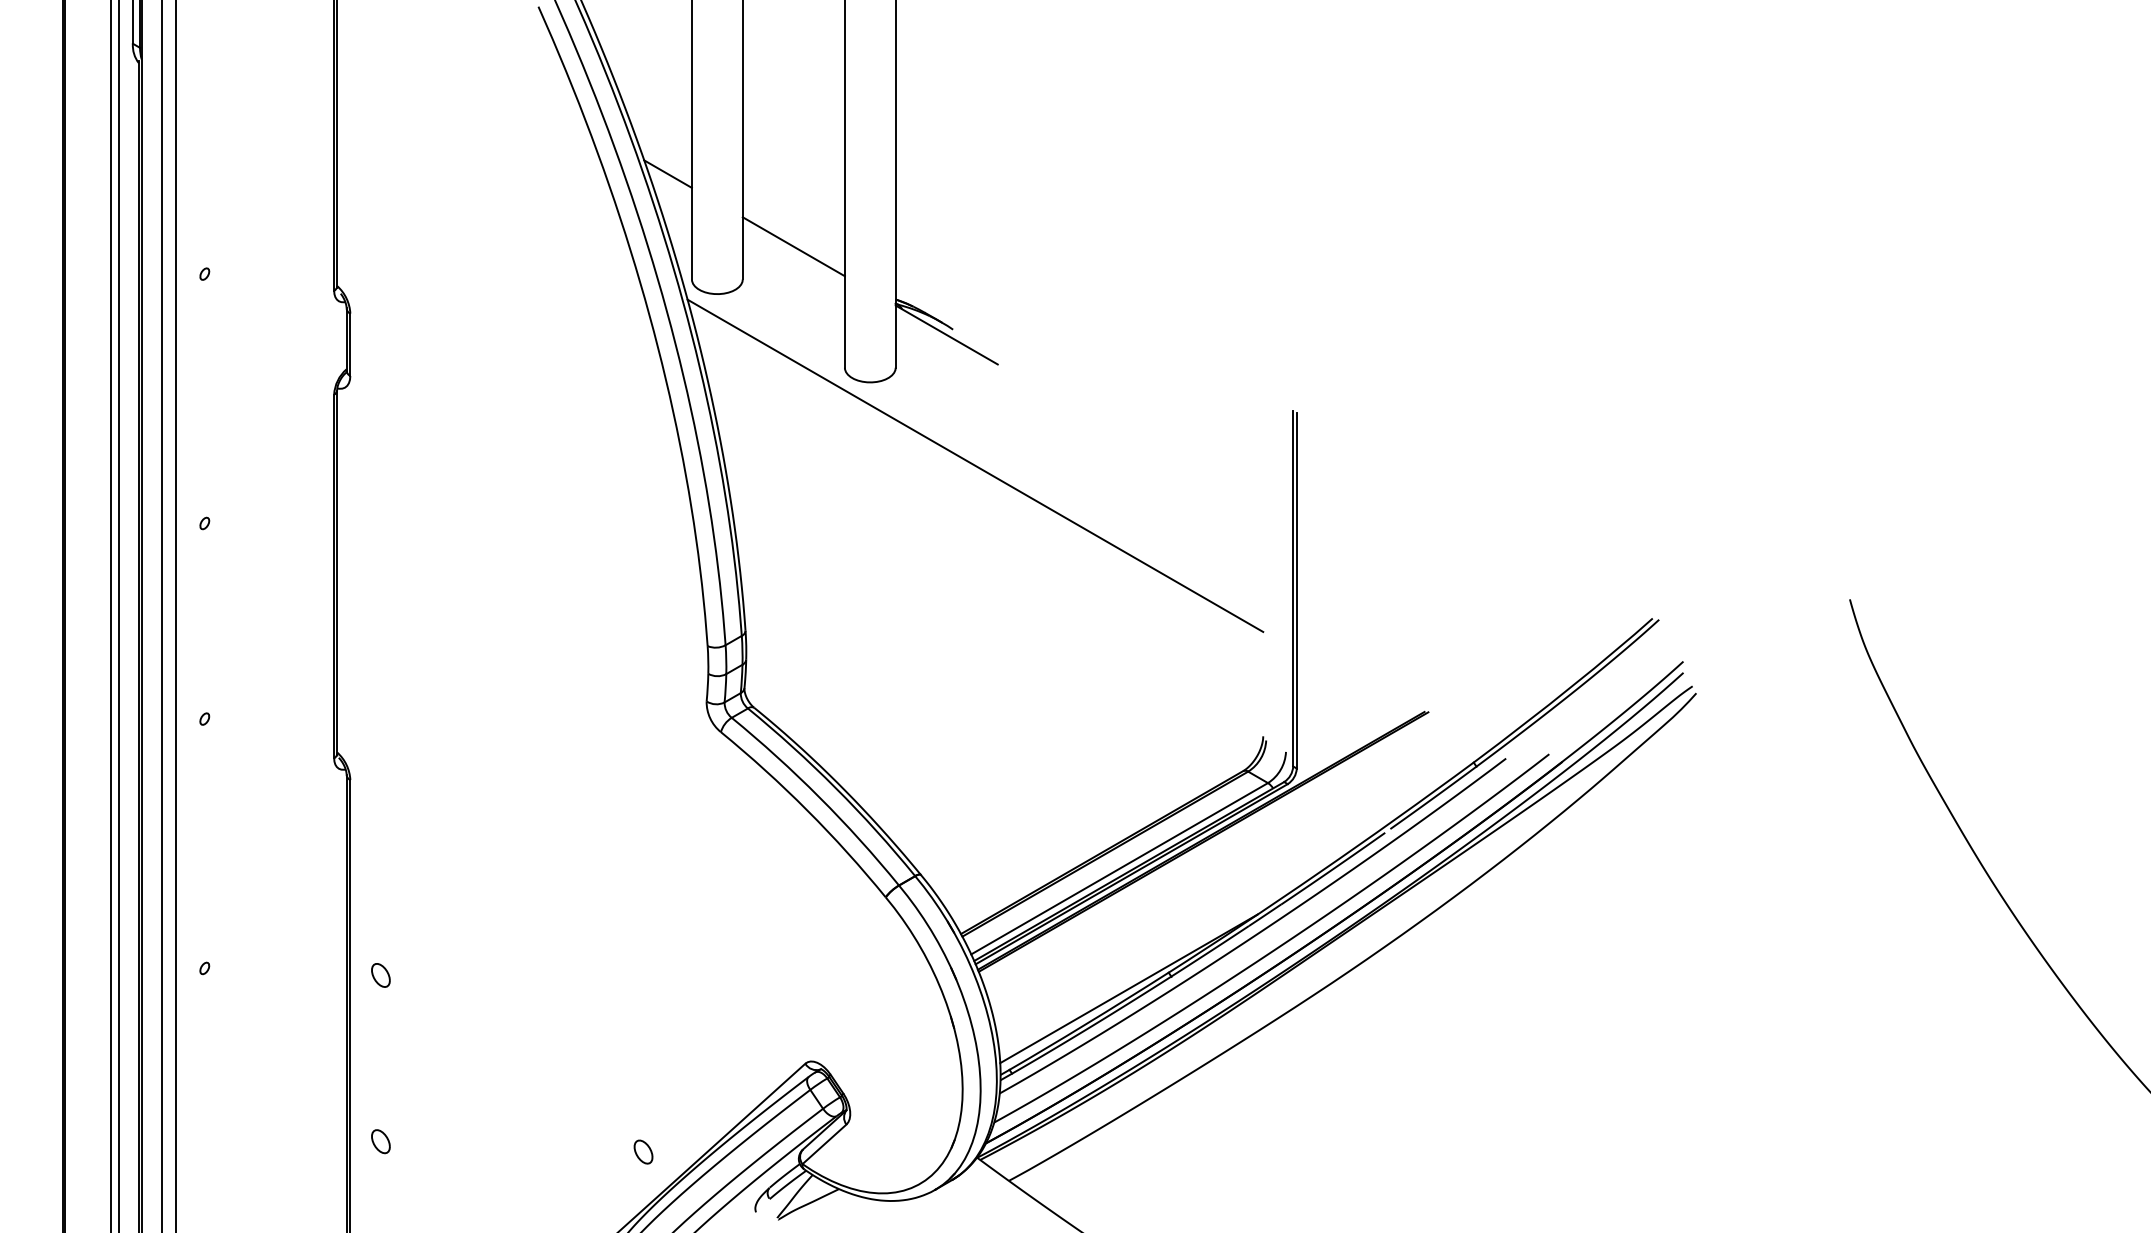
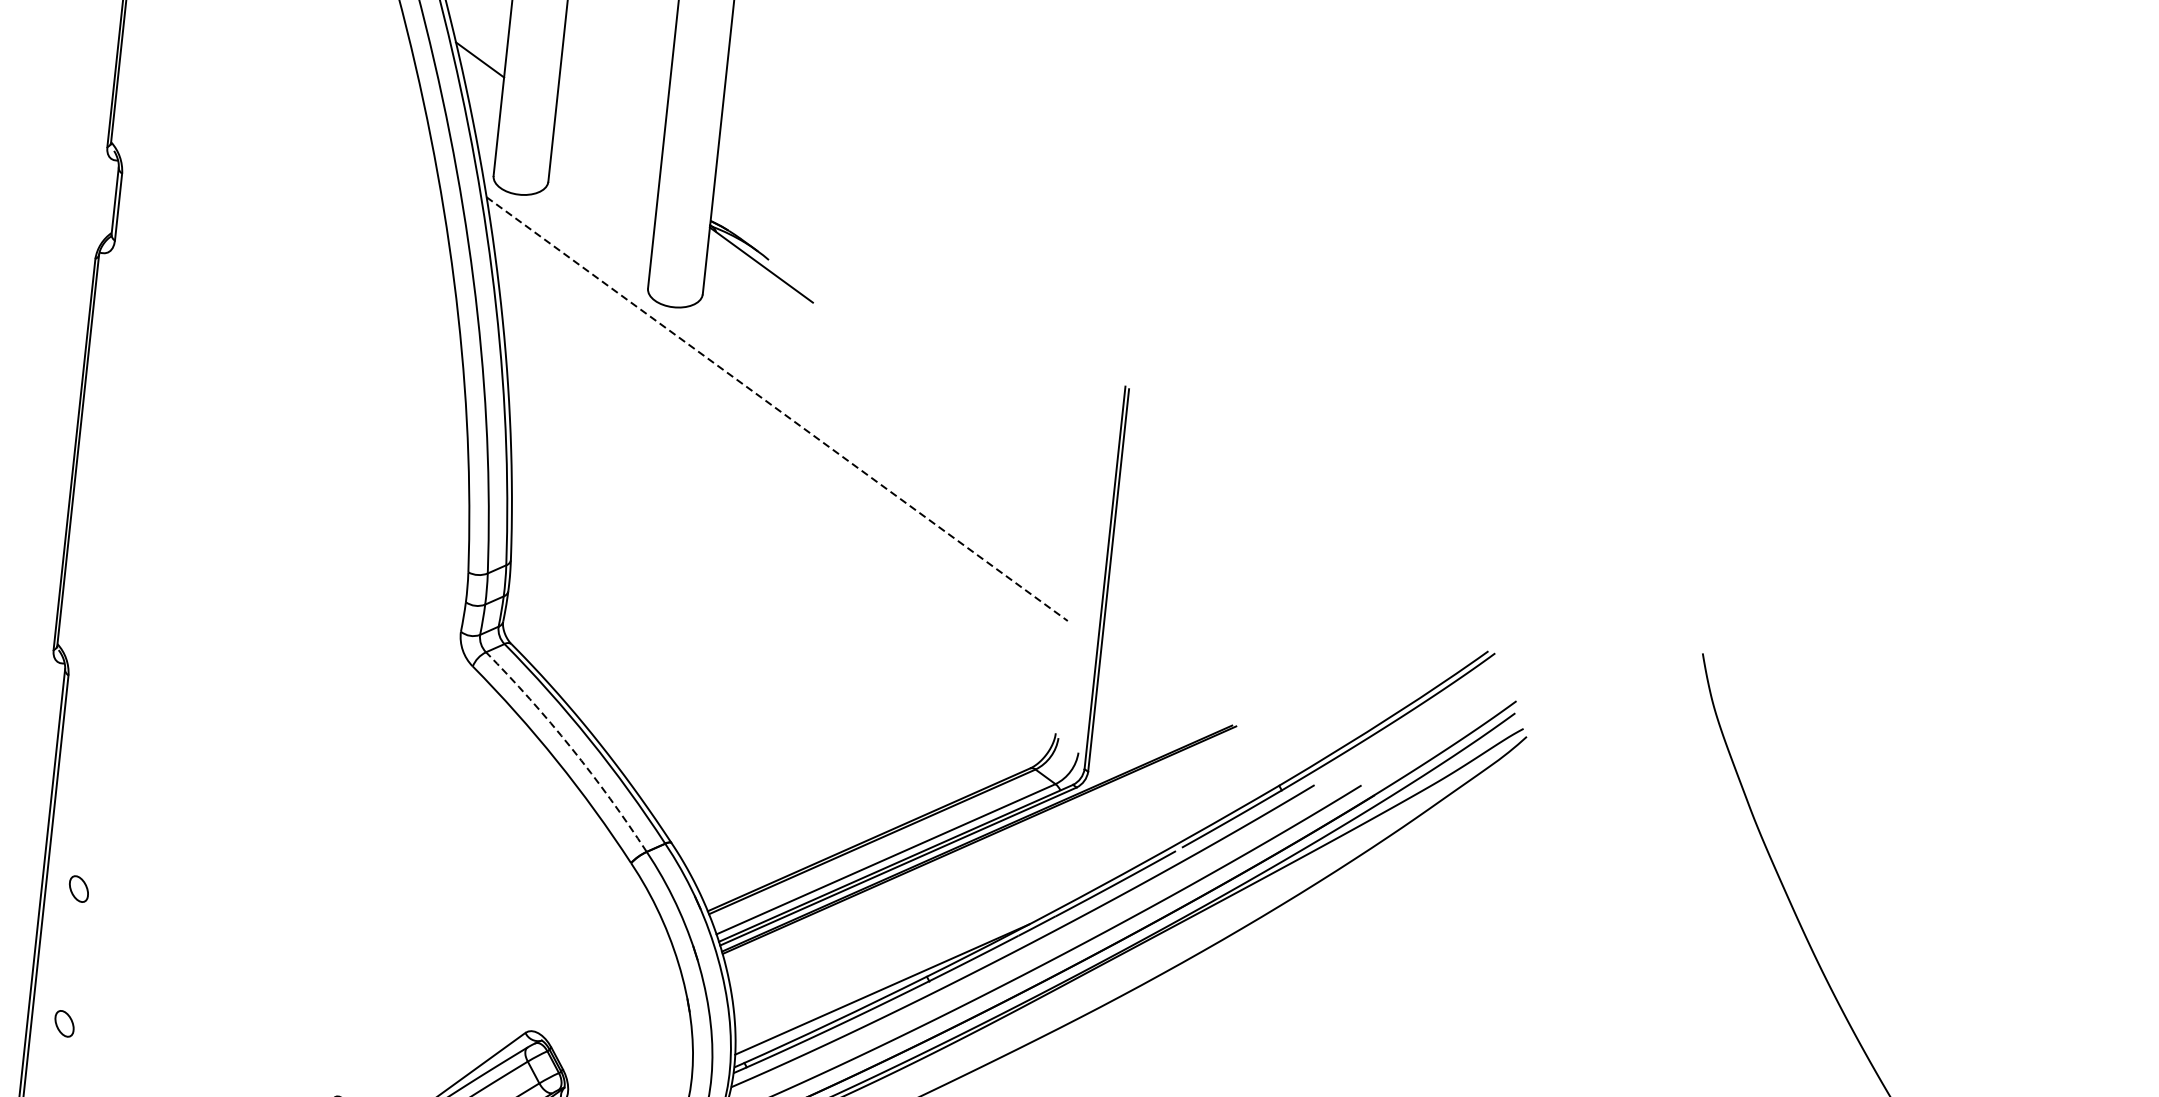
line: (793, 246) -> (606, 152), removed
line: (975, 466) -> (777, 409), solid -> dashed
arc: (819, 797) -> (571, 748), solid -> dashed
part: (380, 1141) -> (64, 1023), moved

